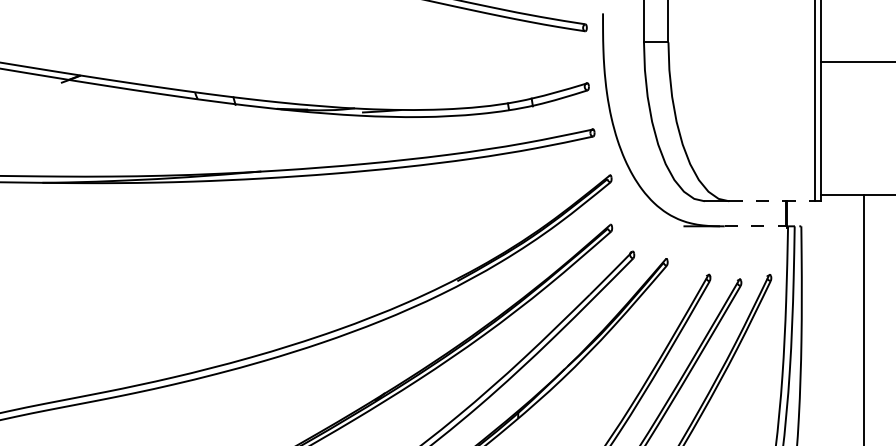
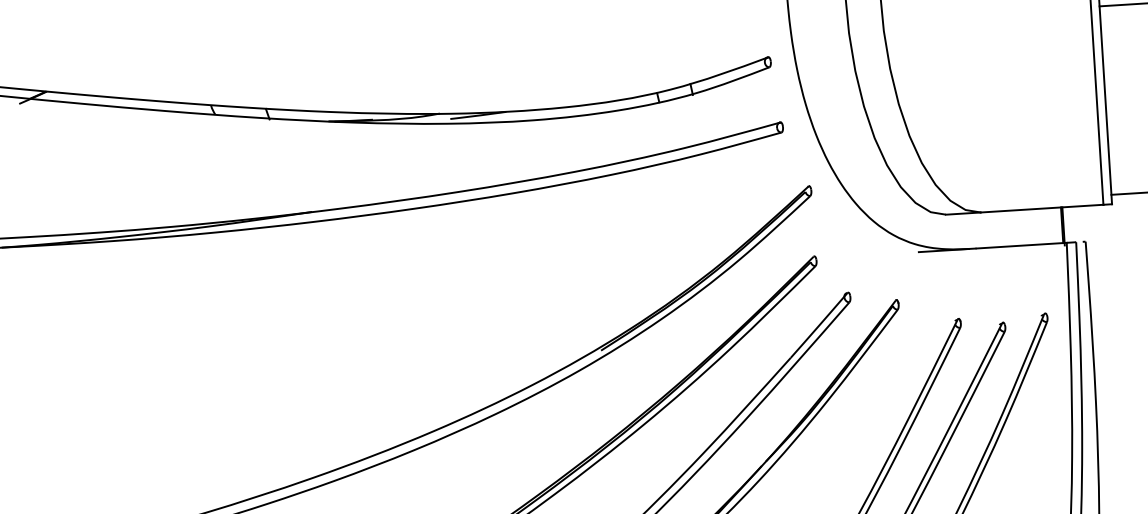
line: (772, 201) -> (1042, 208), dashed -> solid
line: (756, 226) -> (1021, 245), dashed -> solid

